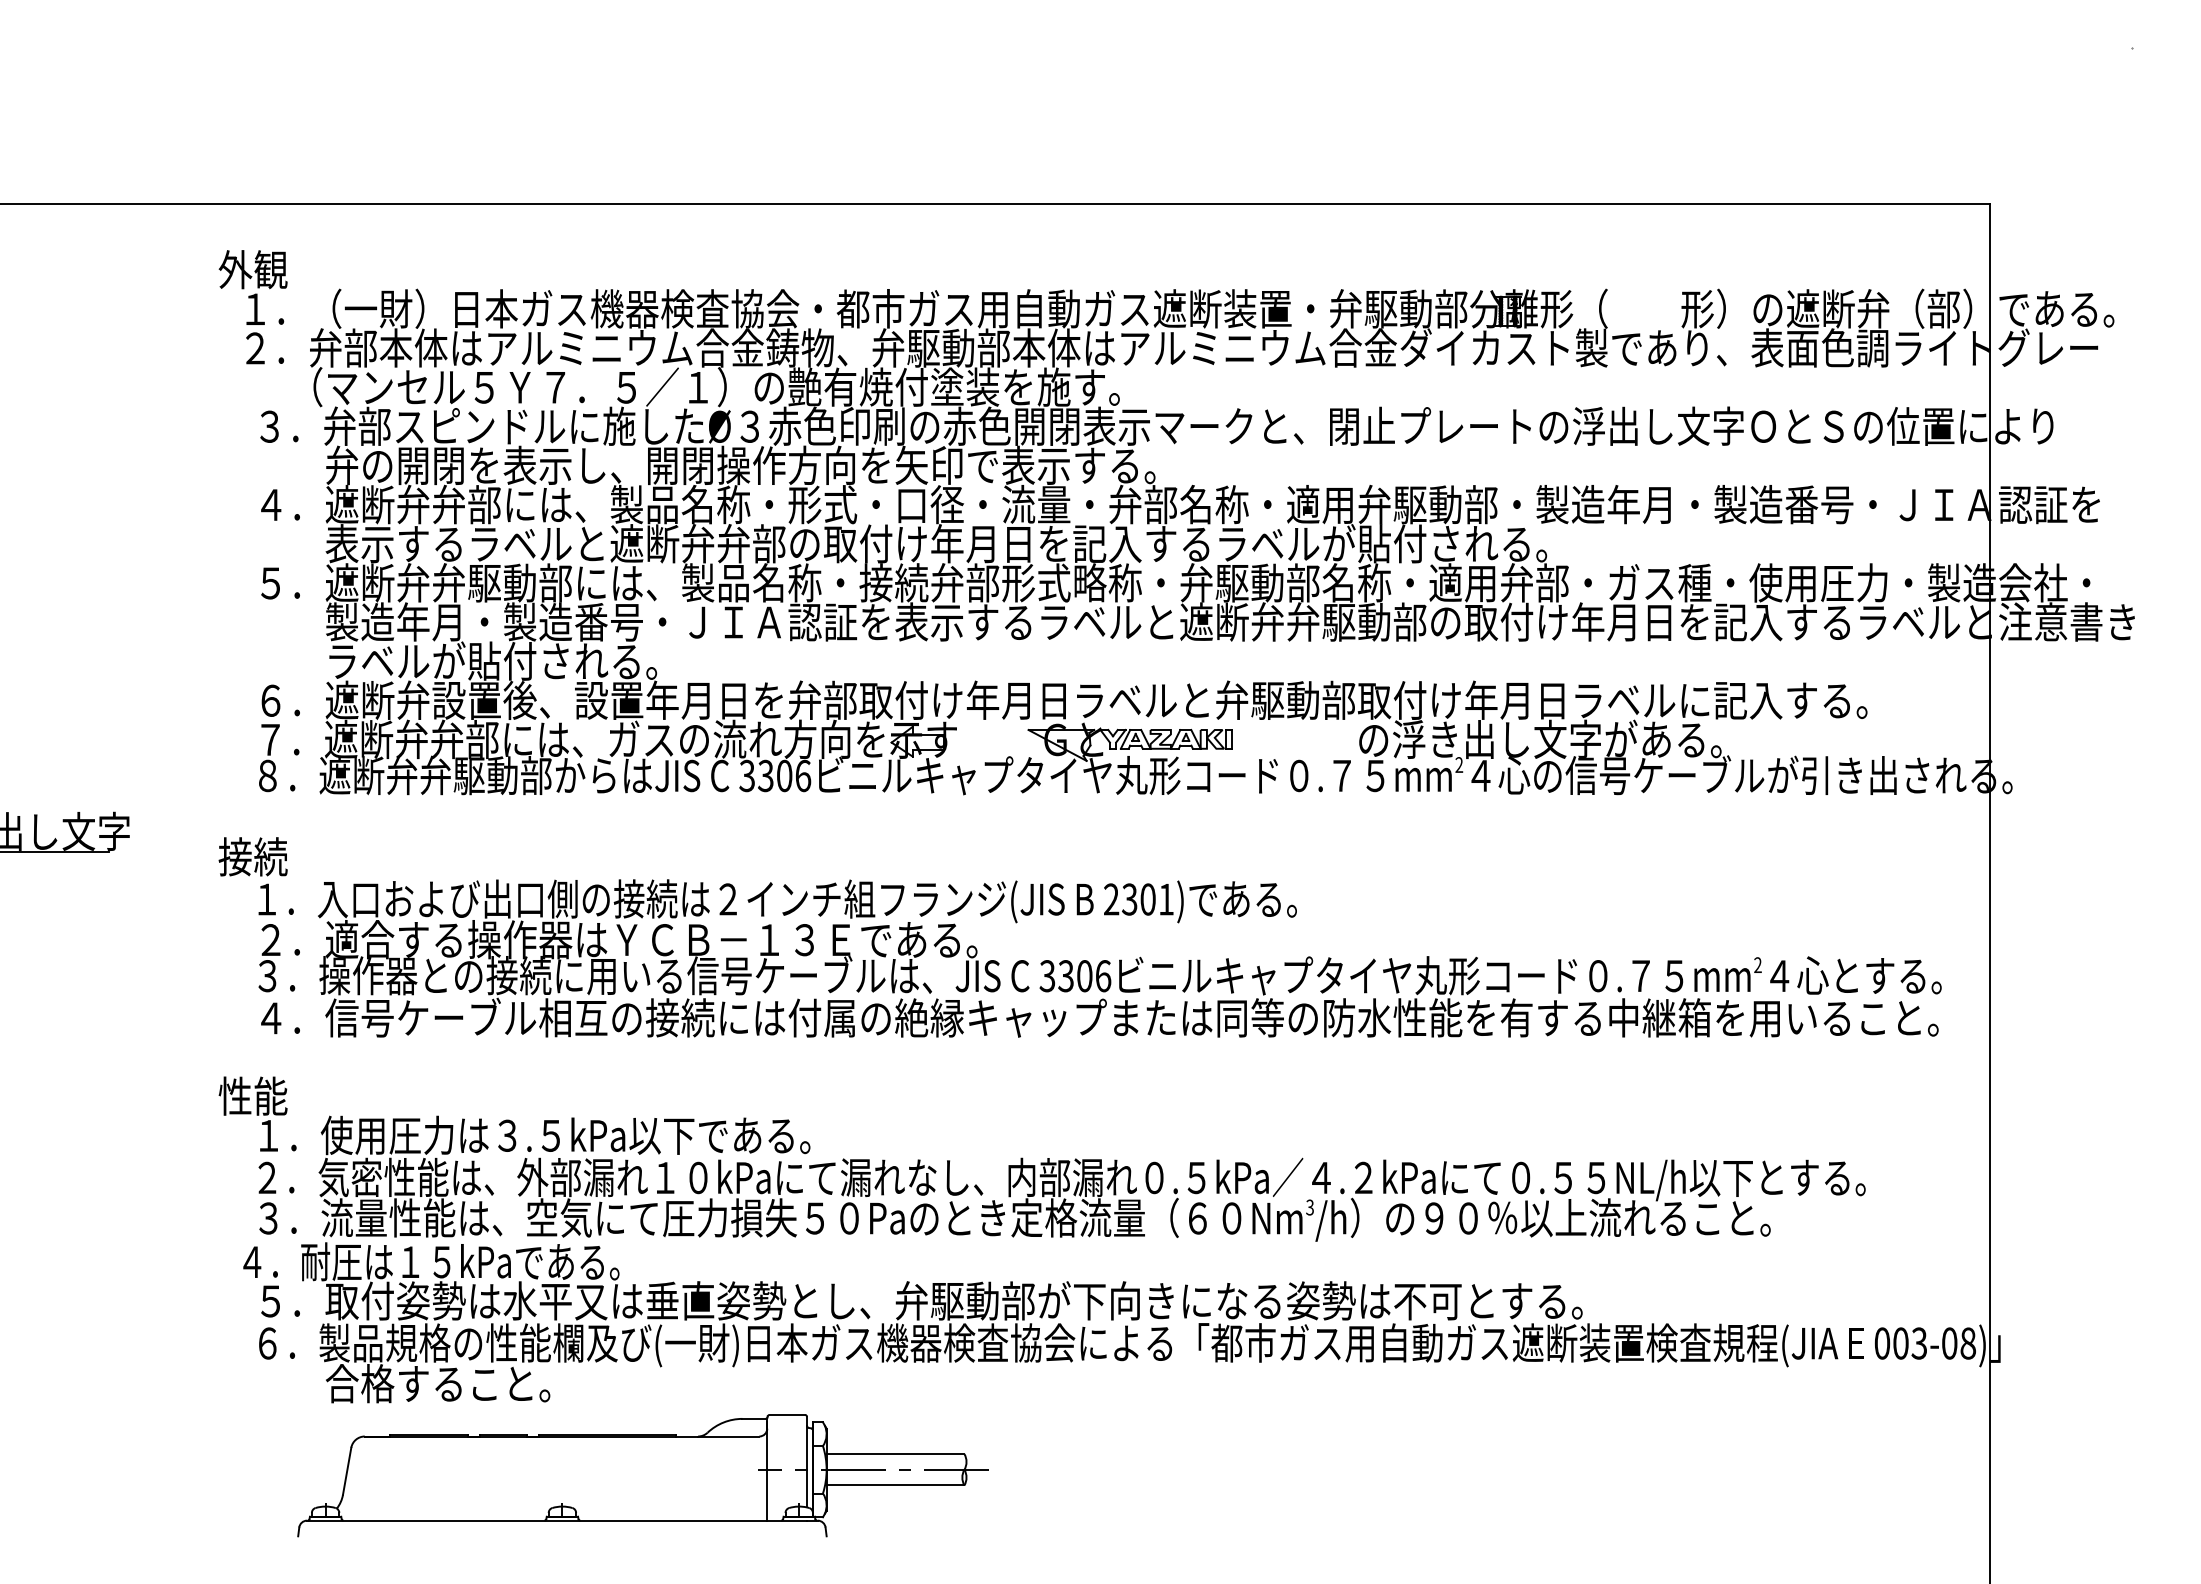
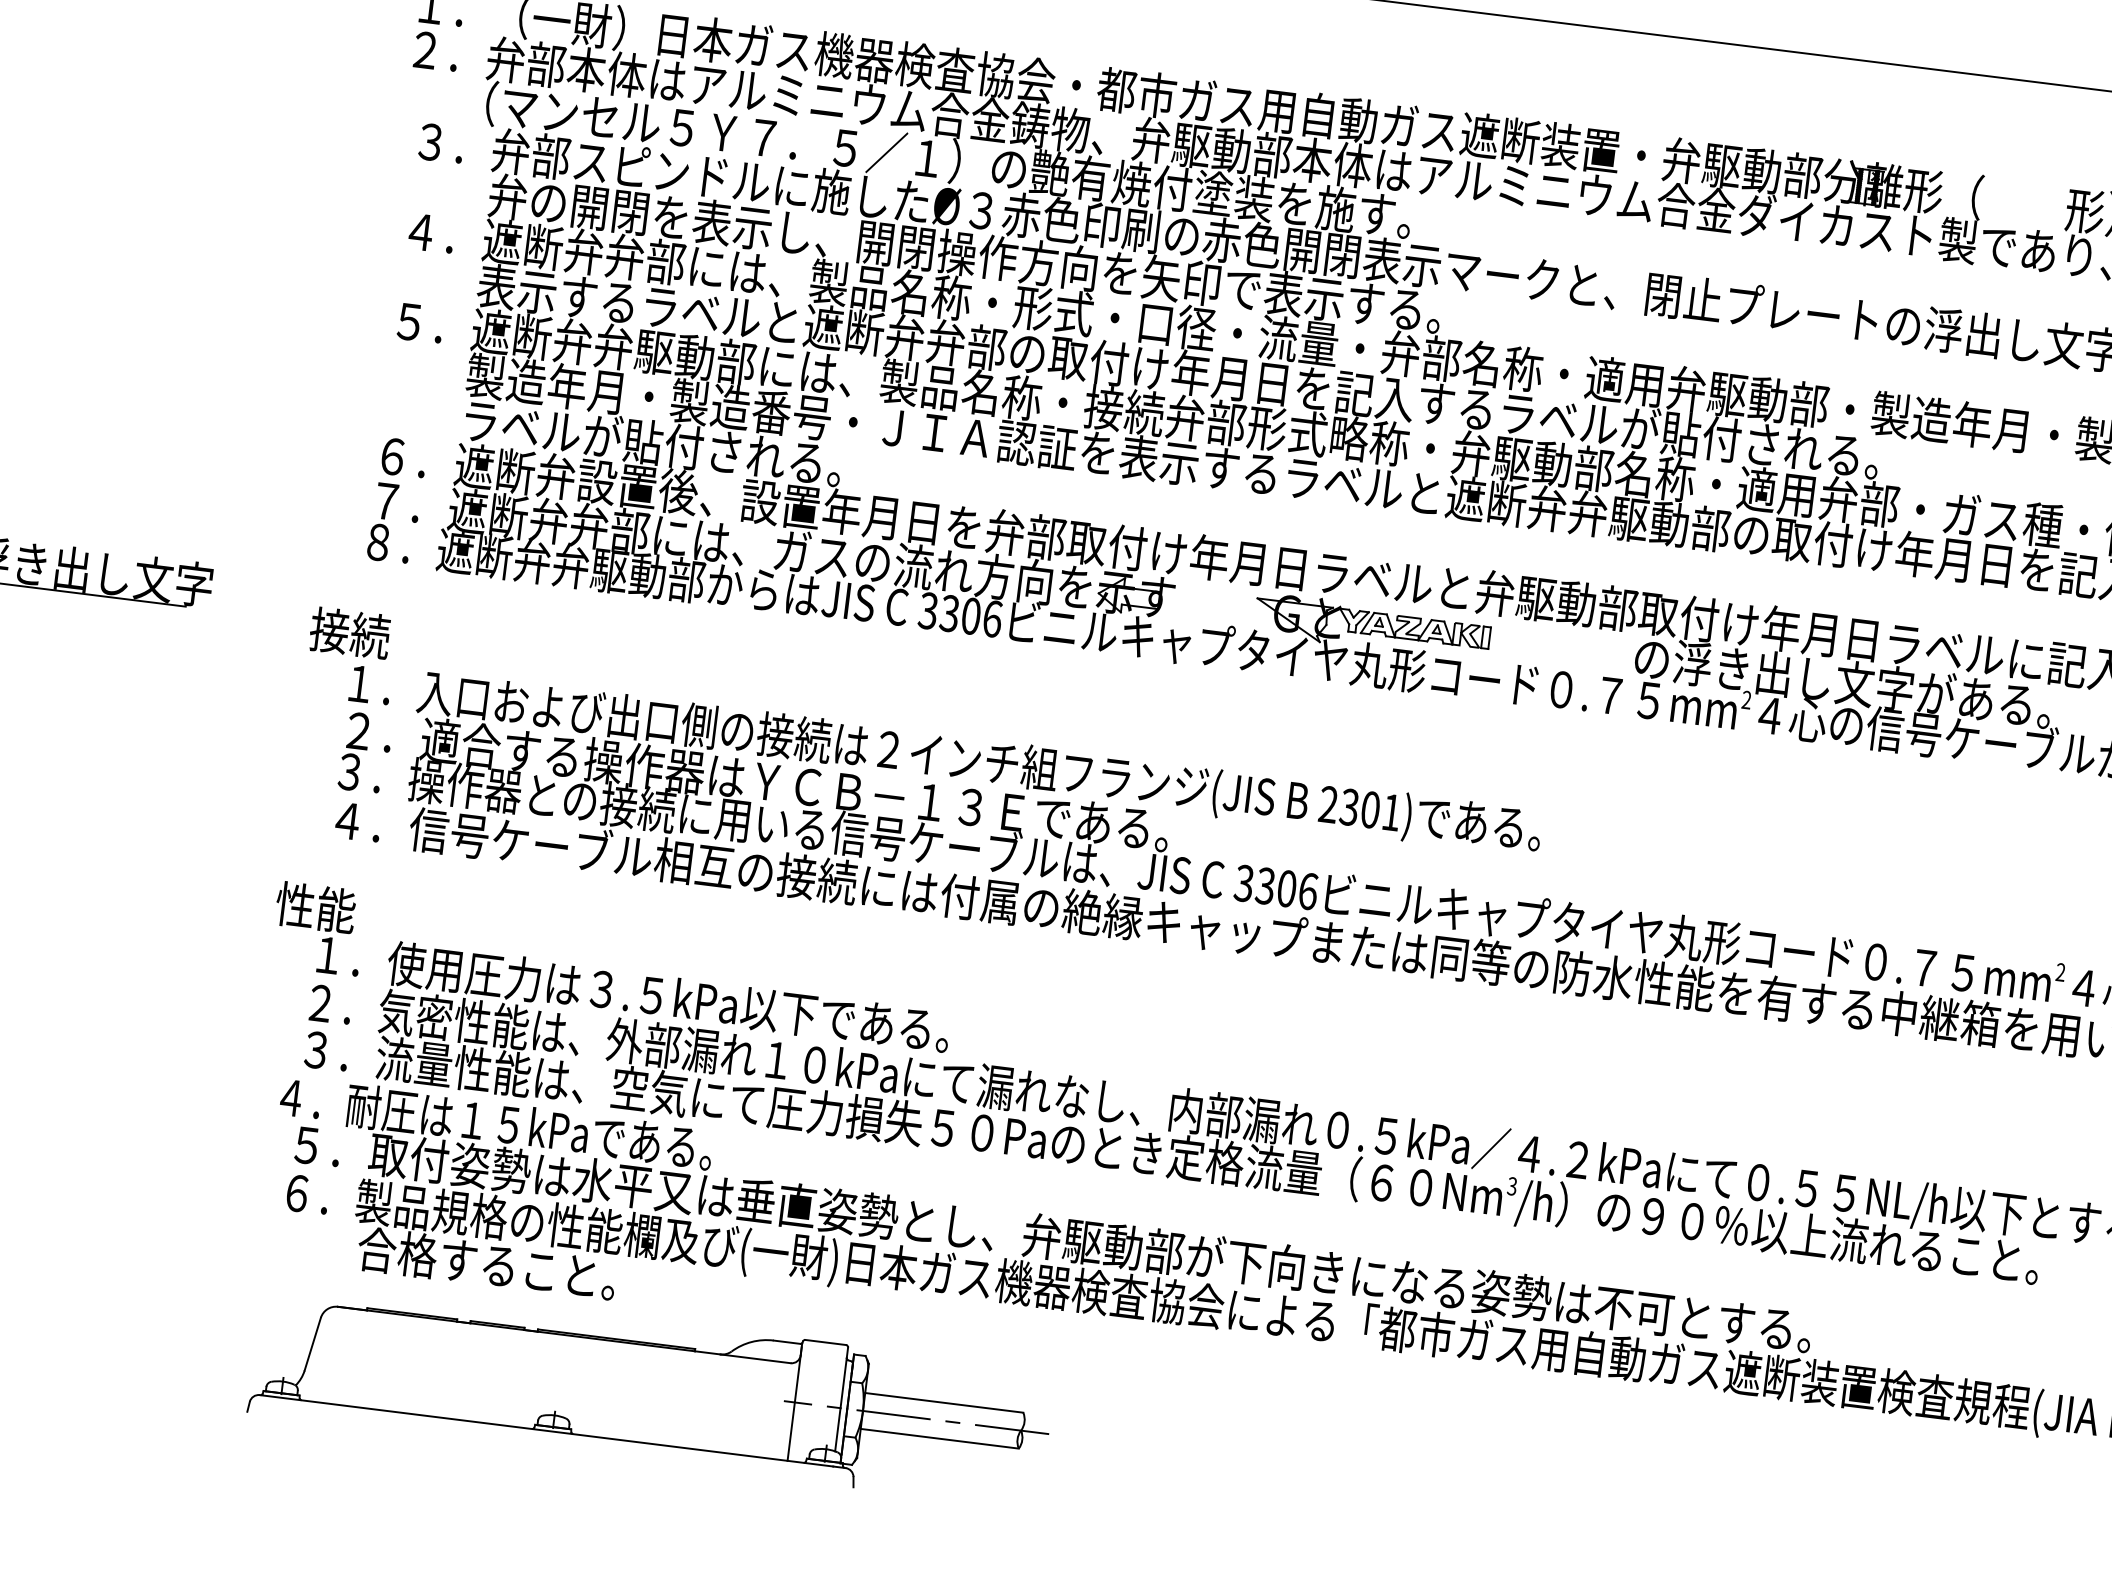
part: (642, 1475) -> (650, 1391), moved

